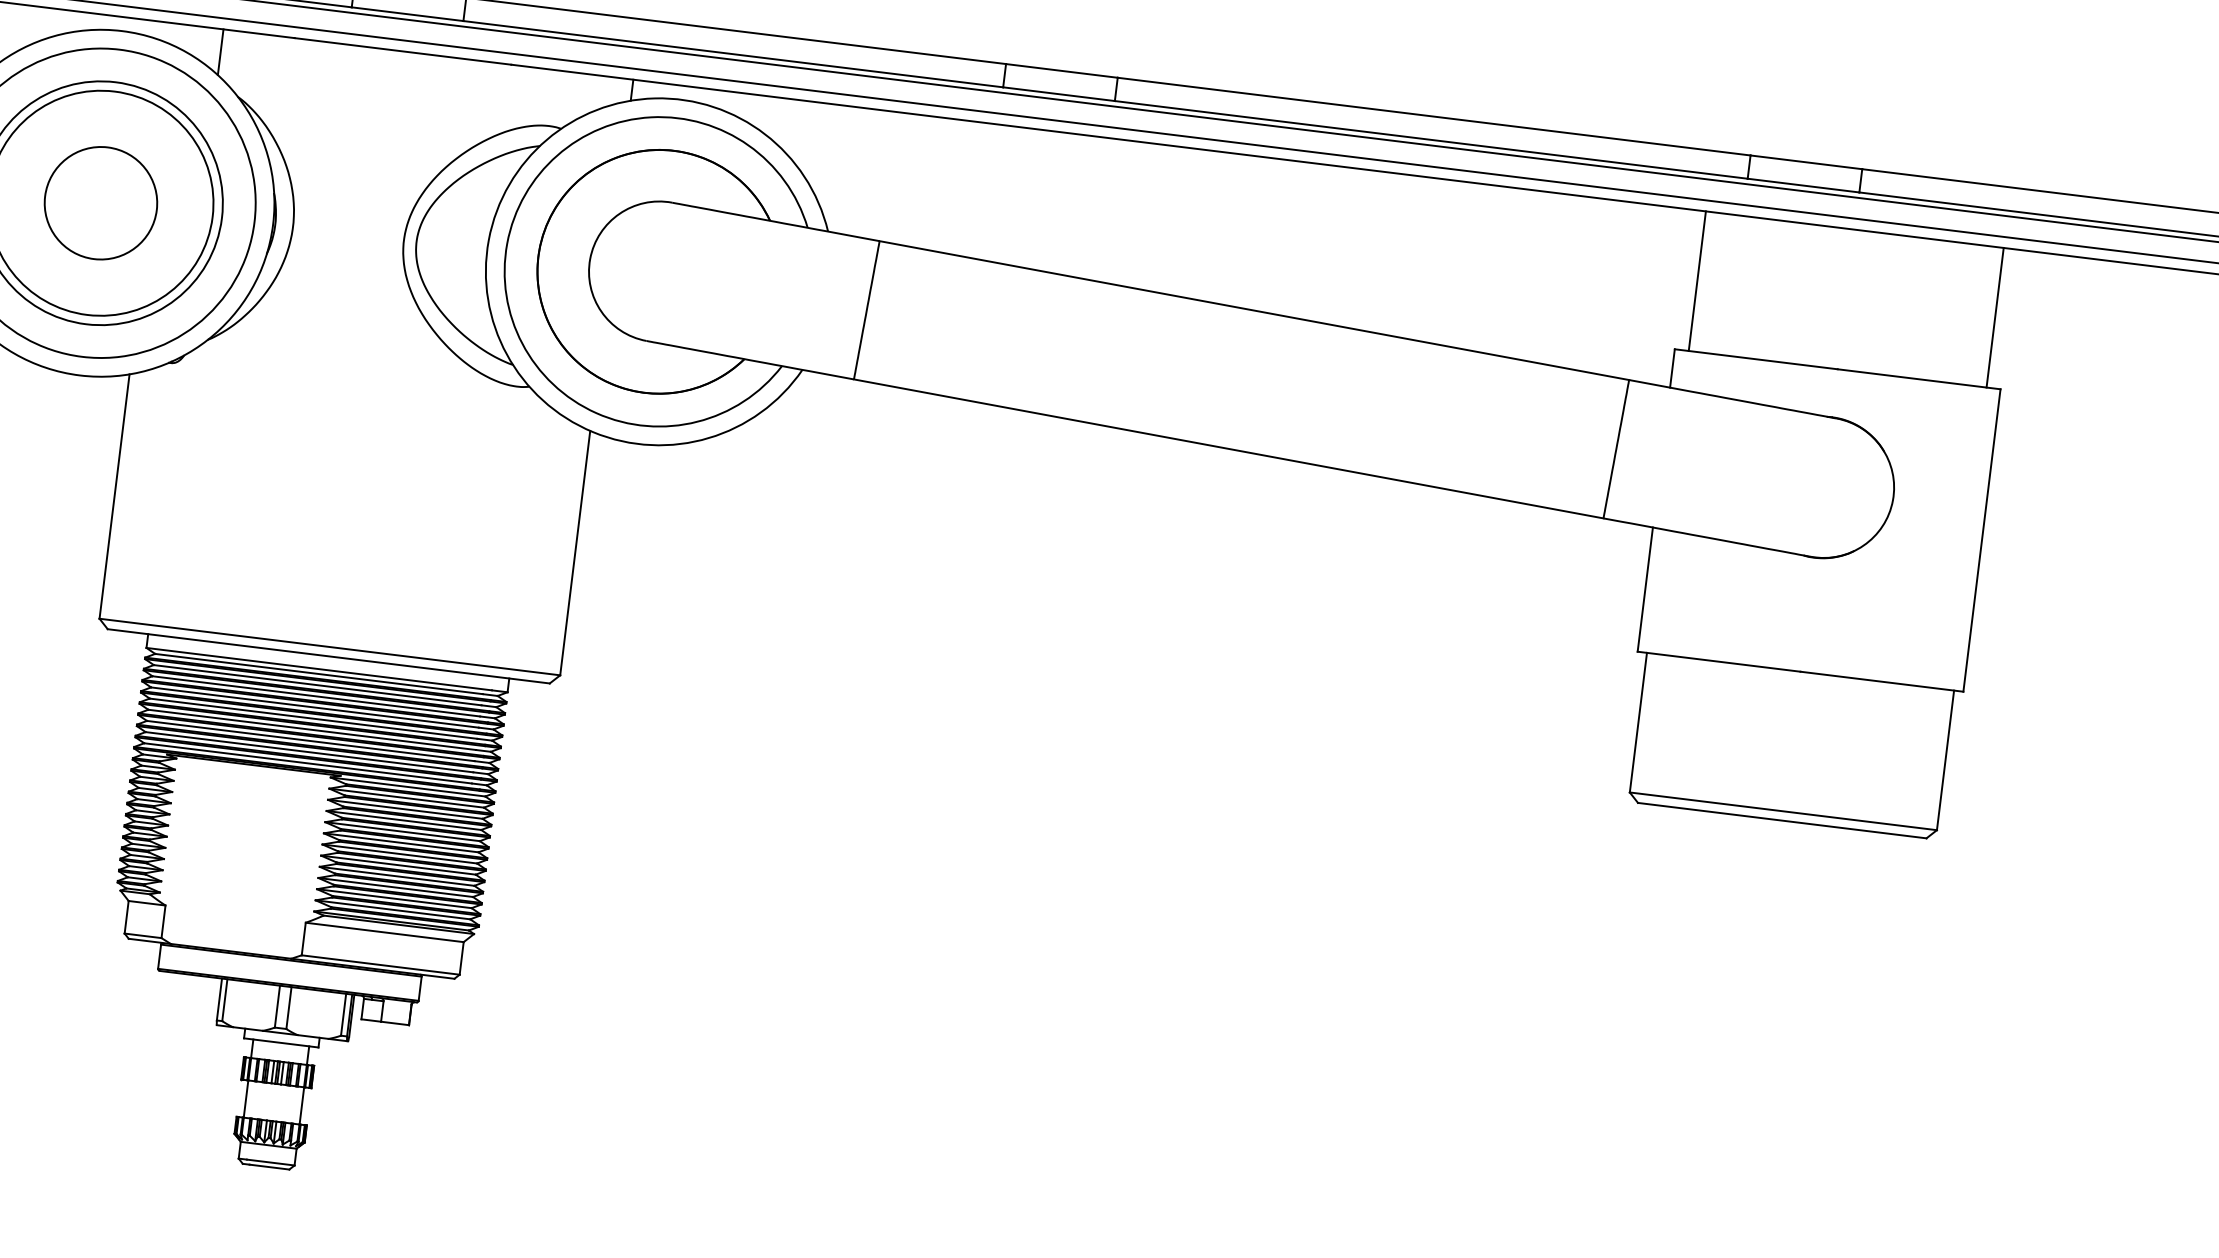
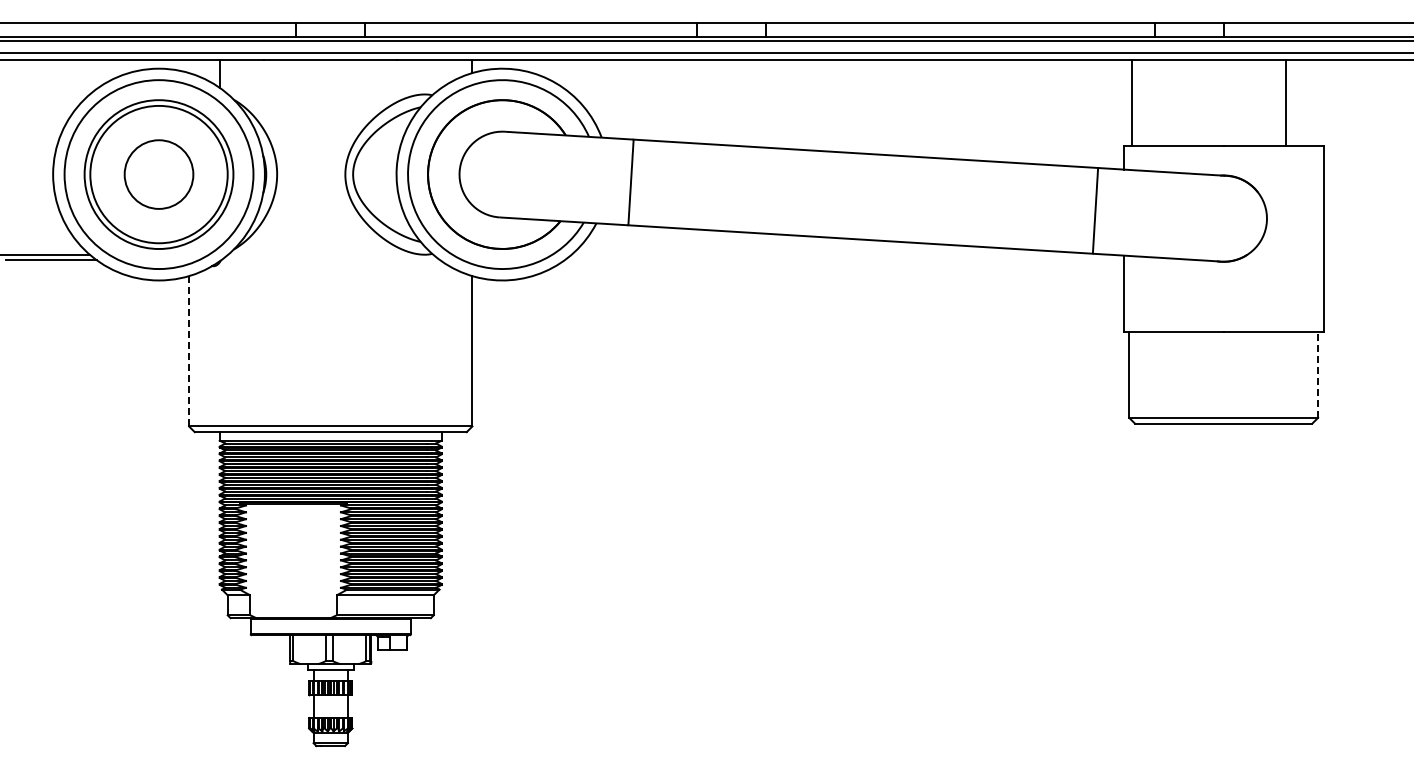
line: (1995, 316) -> (1286, 102), moved
line: (115, 496) -> (189, 351), solid -> dashed
line: (1946, 759) -> (1318, 374), solid -> dashed

